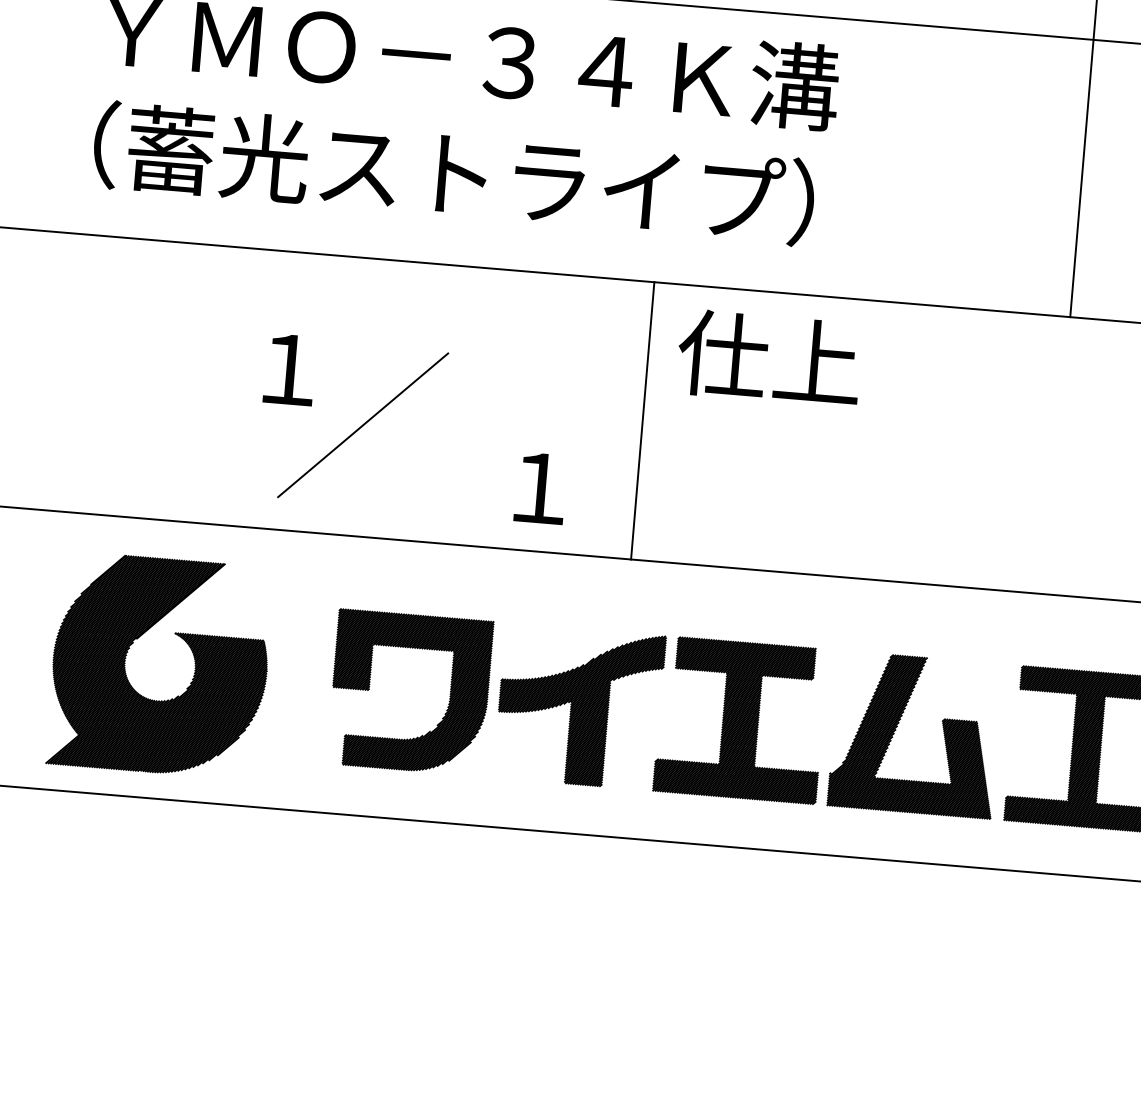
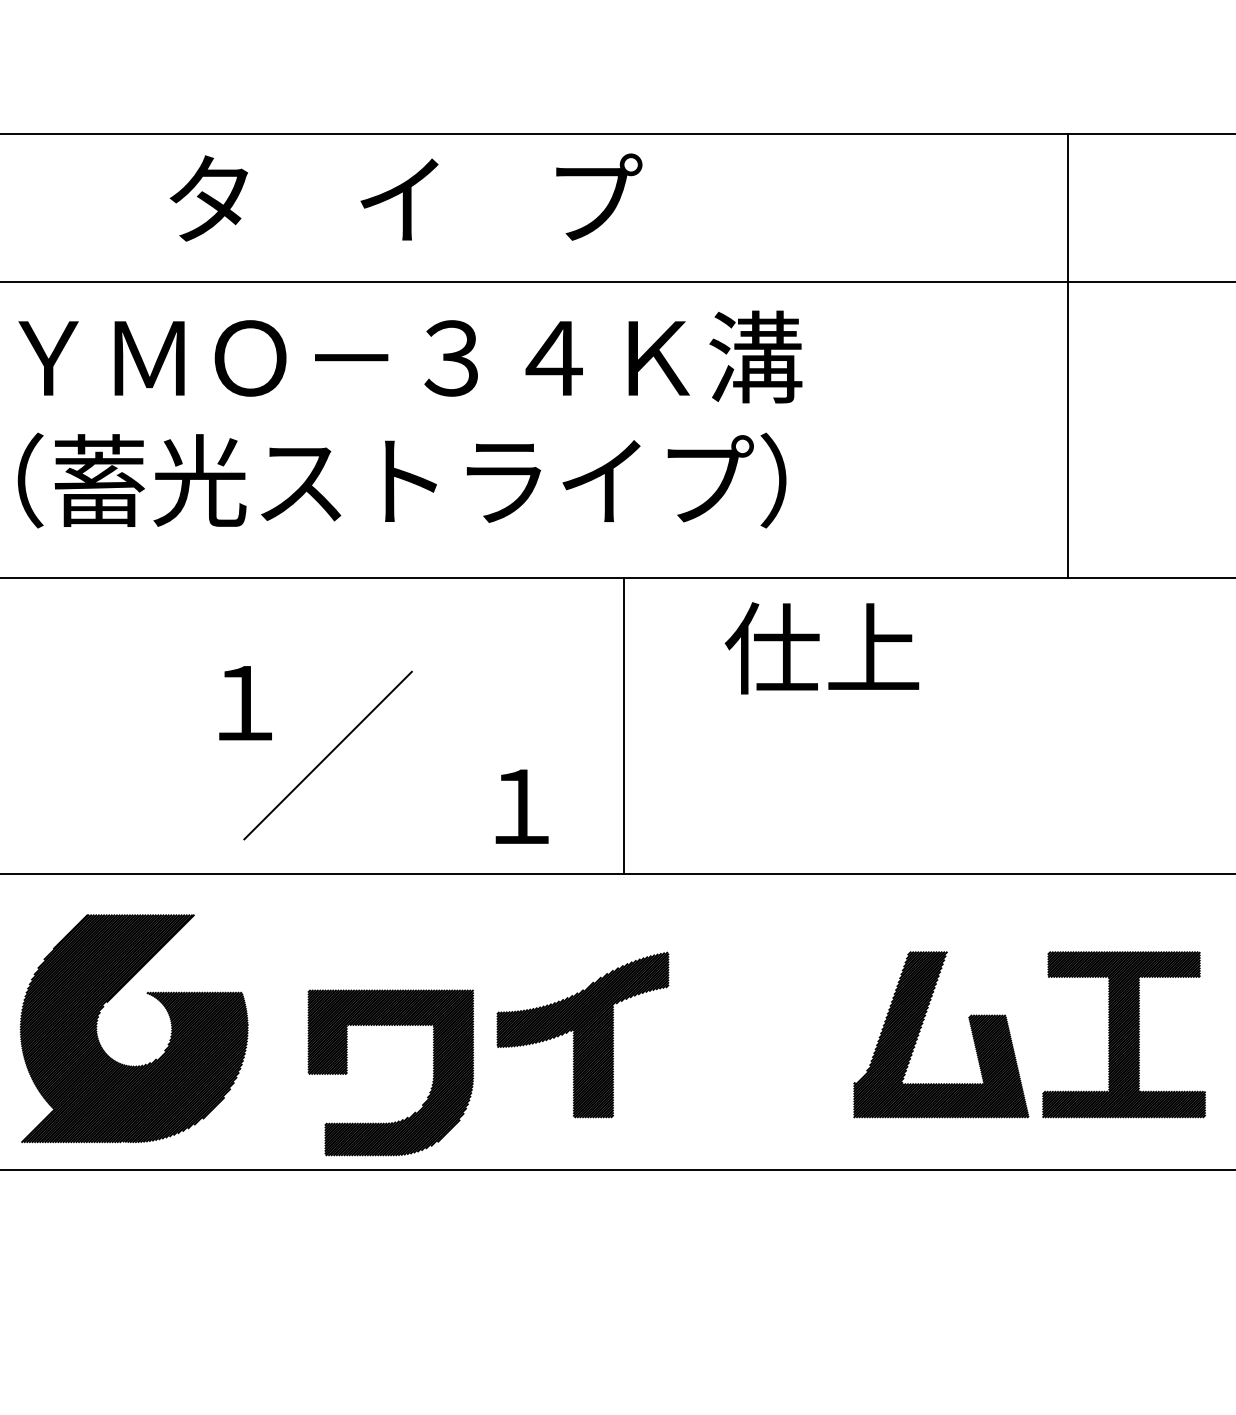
text: (768, 358) -> (821, 648), moved
part: (448, 701) -> (432, 1078), moved
part: (740, 719) -> (754, 1034), removed

